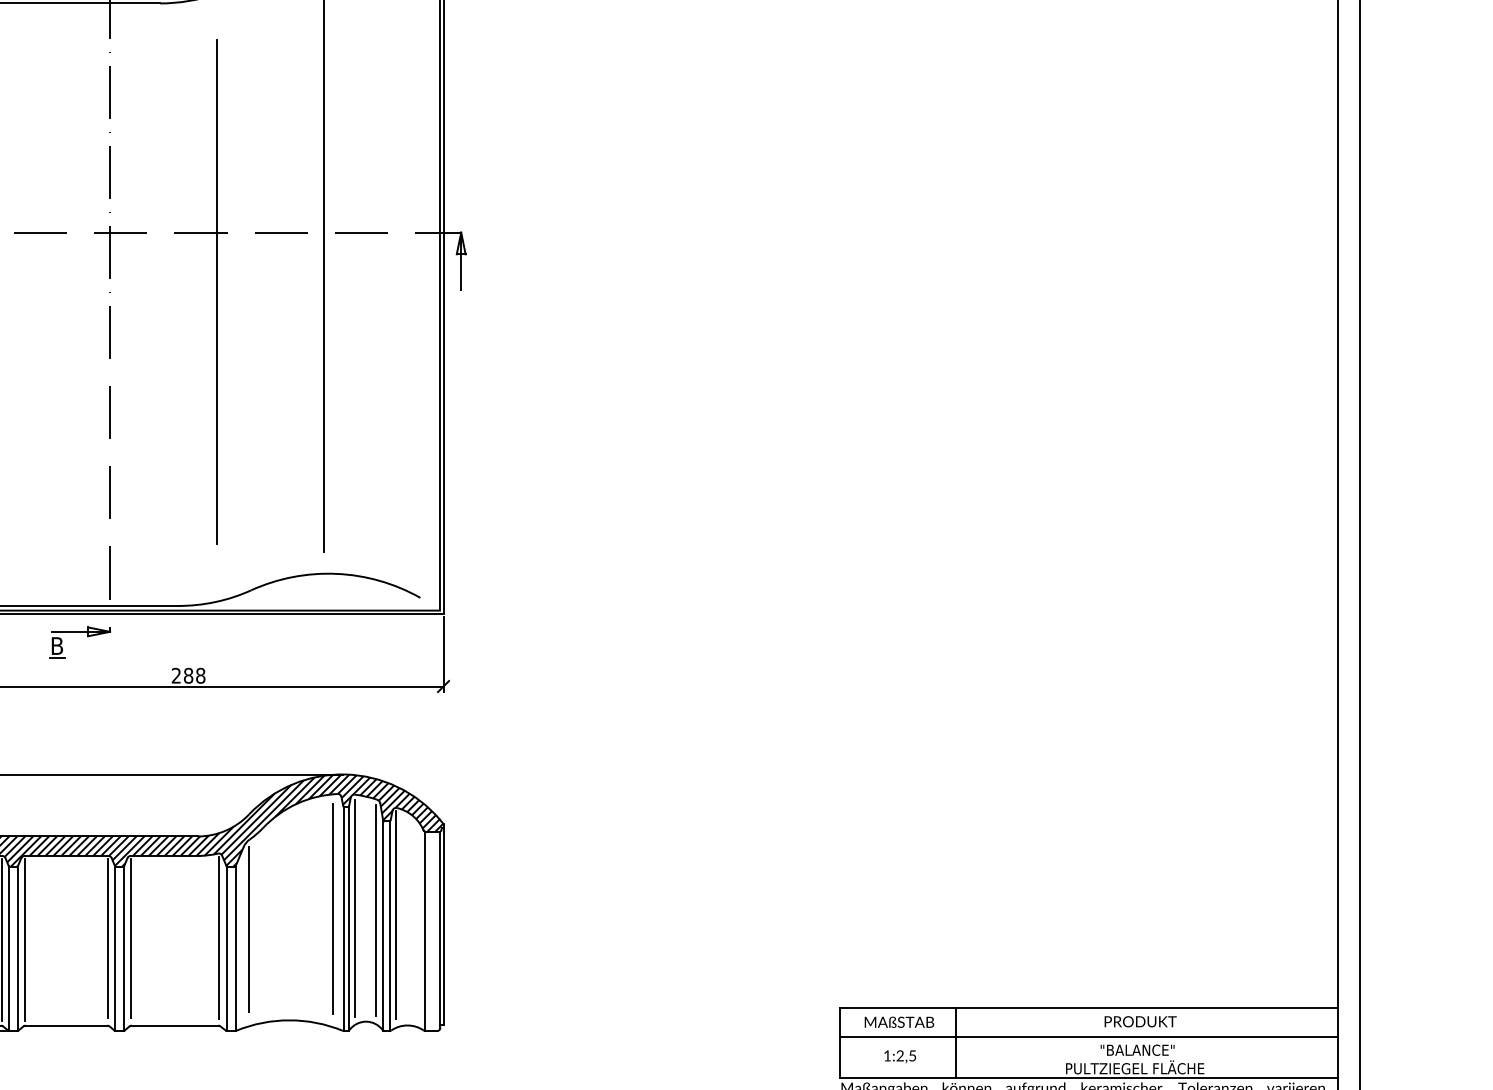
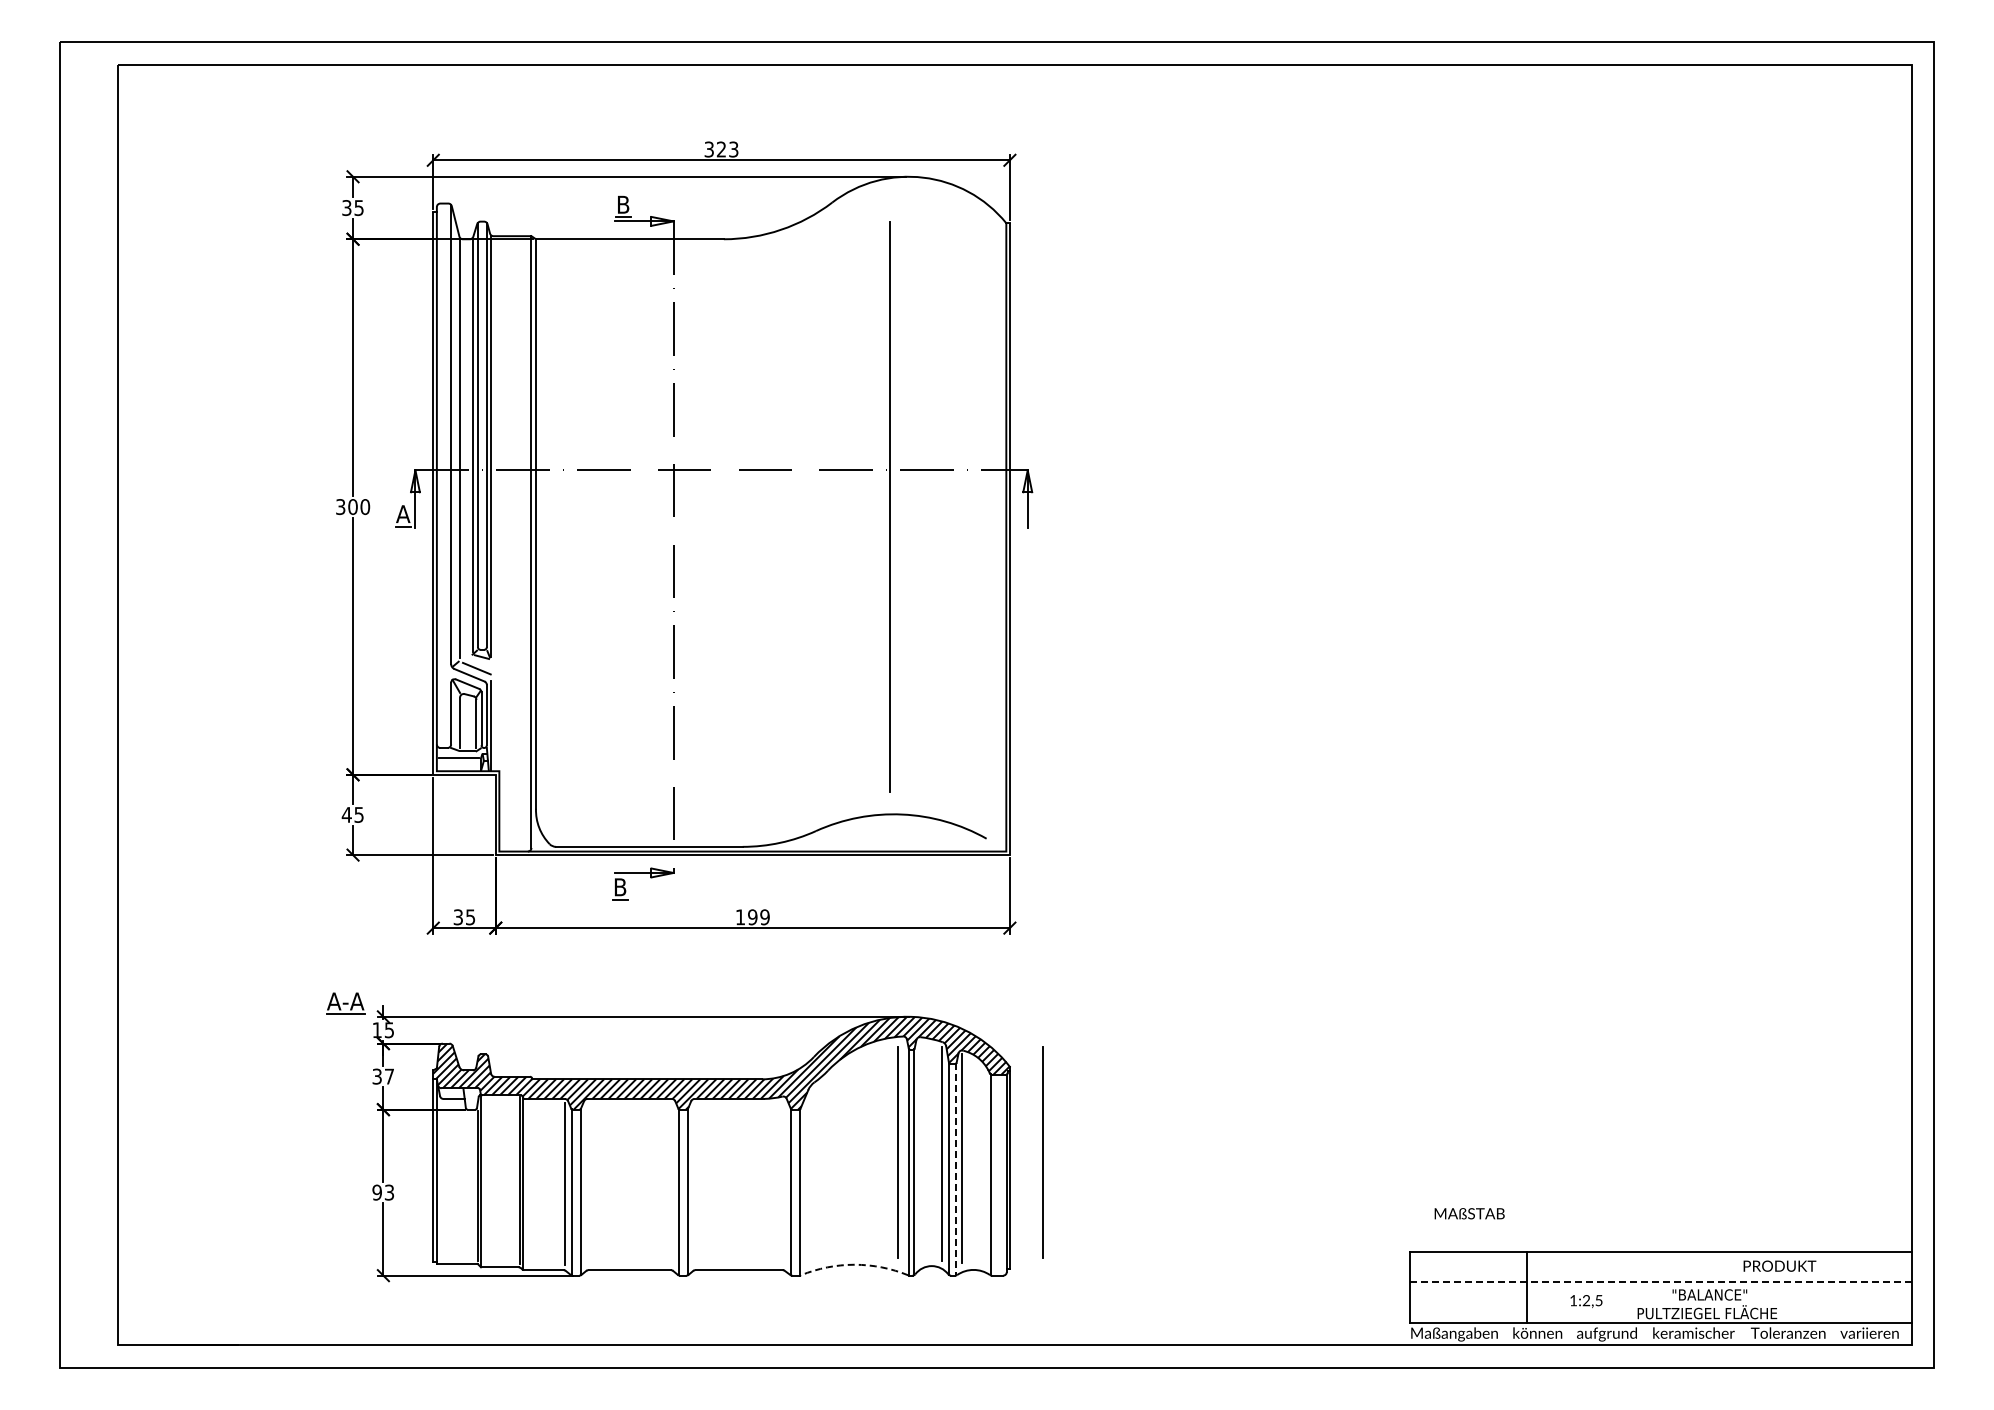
line: (217, 291) -> (781, 529), removed
text: (188, 676) -> (752, 917), 288 -> 199
line: (354, 908) -> (920, 1151), removed
line: (475, 909) -> (1042, 1152), added
line: (390, 925) -> (956, 1169), solid -> dashed
line: (248, 929) -> (813, 1173), removed
line: (107, 937) -> (671, 1181), removed
line: (219, 937) -> (783, 1181), removed
line: (130, 938) -> (694, 1182), removed
line: (24, 939) -> (587, 1183), removed
arc: (289, 1020) -> (854, 1264), solid -> dashed
text: (1140, 1021) -> (1779, 1265), moved
text: (899, 1022) -> (1469, 1213), moved
line: (1088, 1036) -> (1660, 1281), solid -> dashed
text: (900, 1056) -> (1586, 1301), moved

